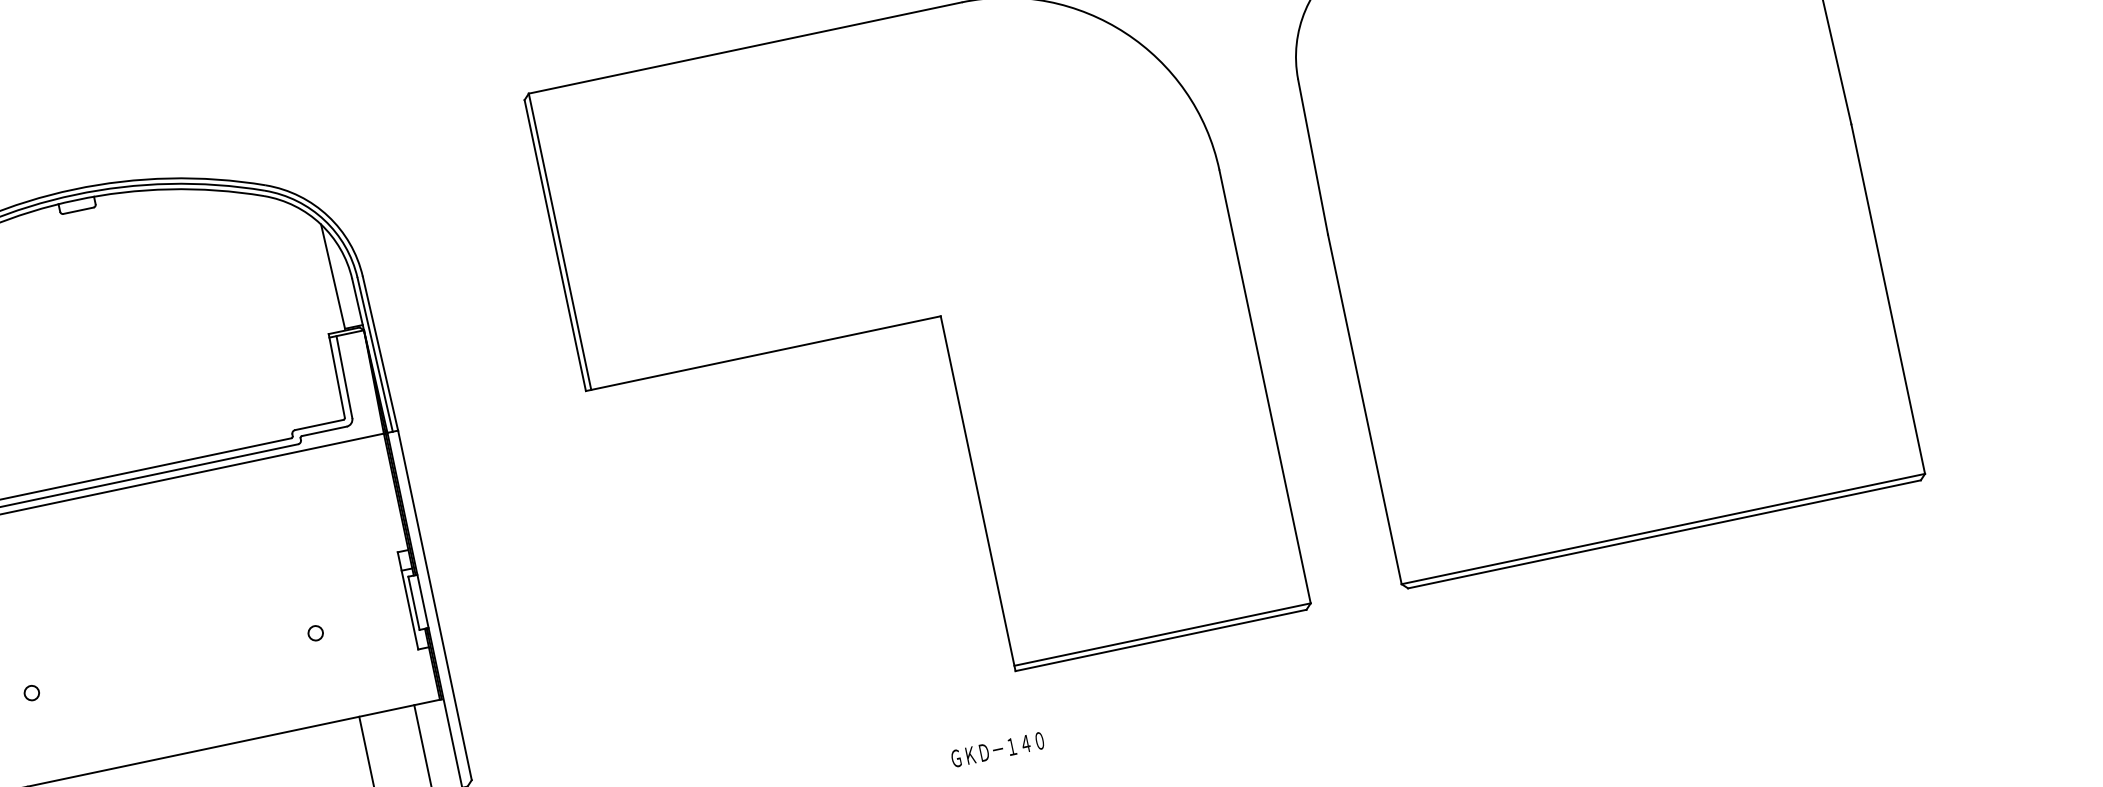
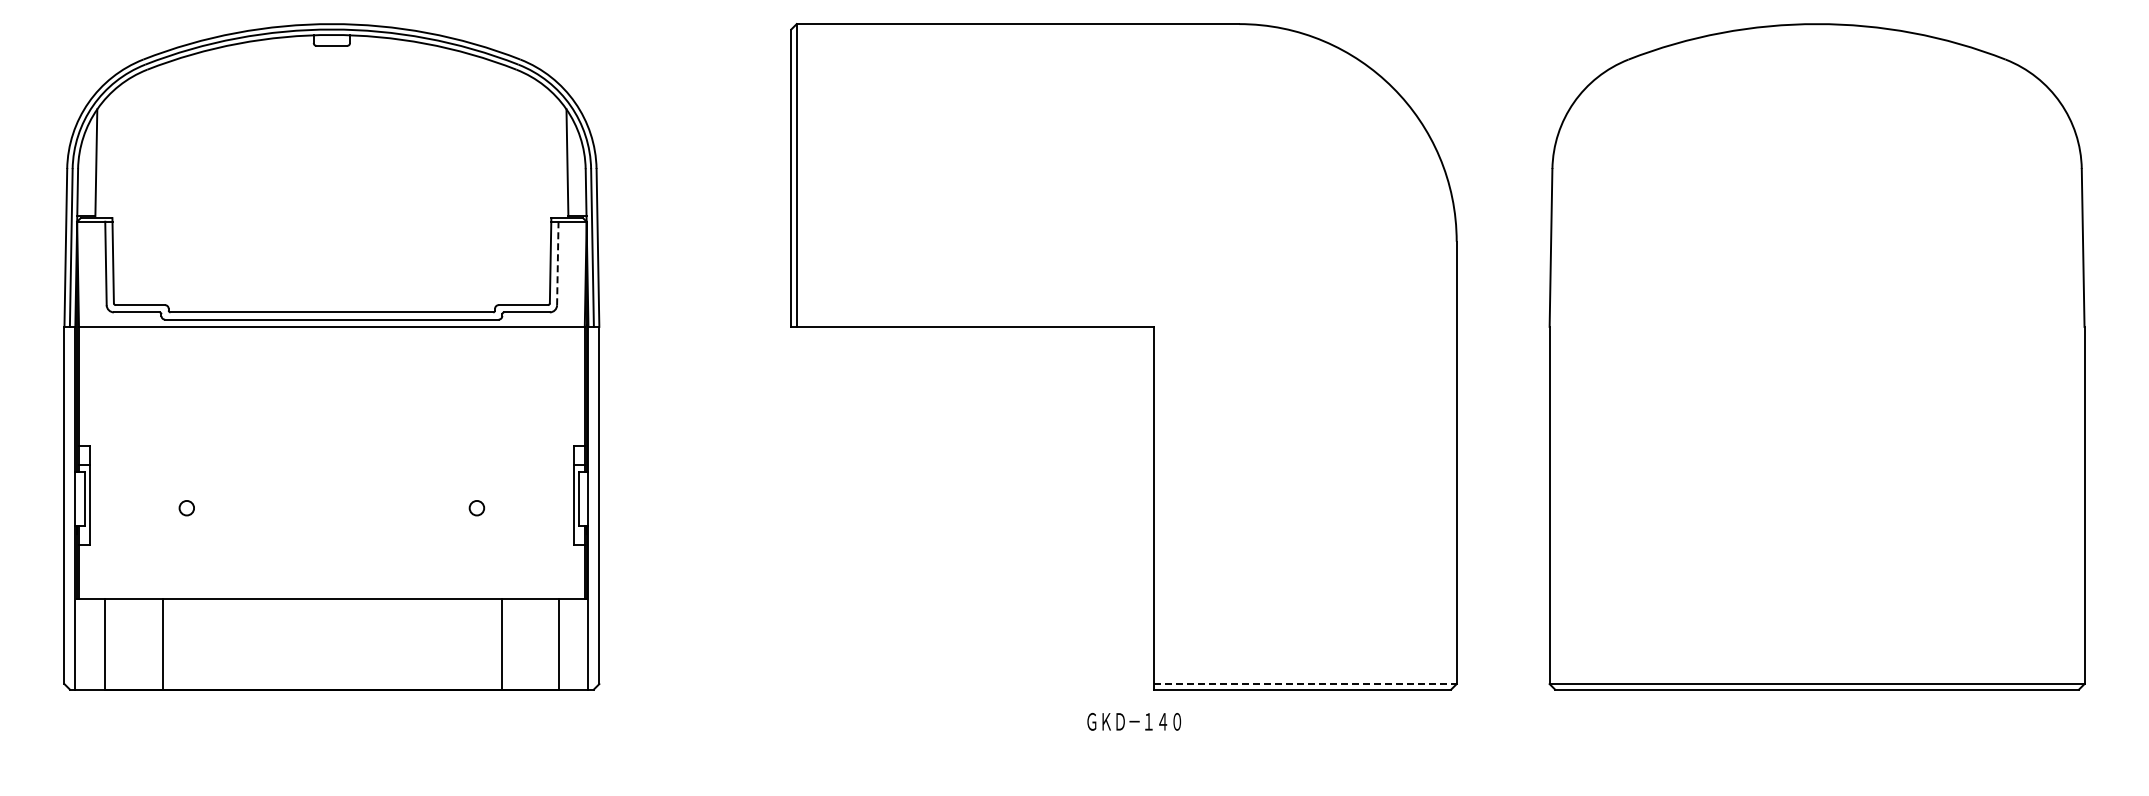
line: (344, 377) -> (557, 263), solid -> dashed
line: (1162, 634) -> (1305, 684), solid -> dashed
text: (996, 749) -> (1133, 721), moved

